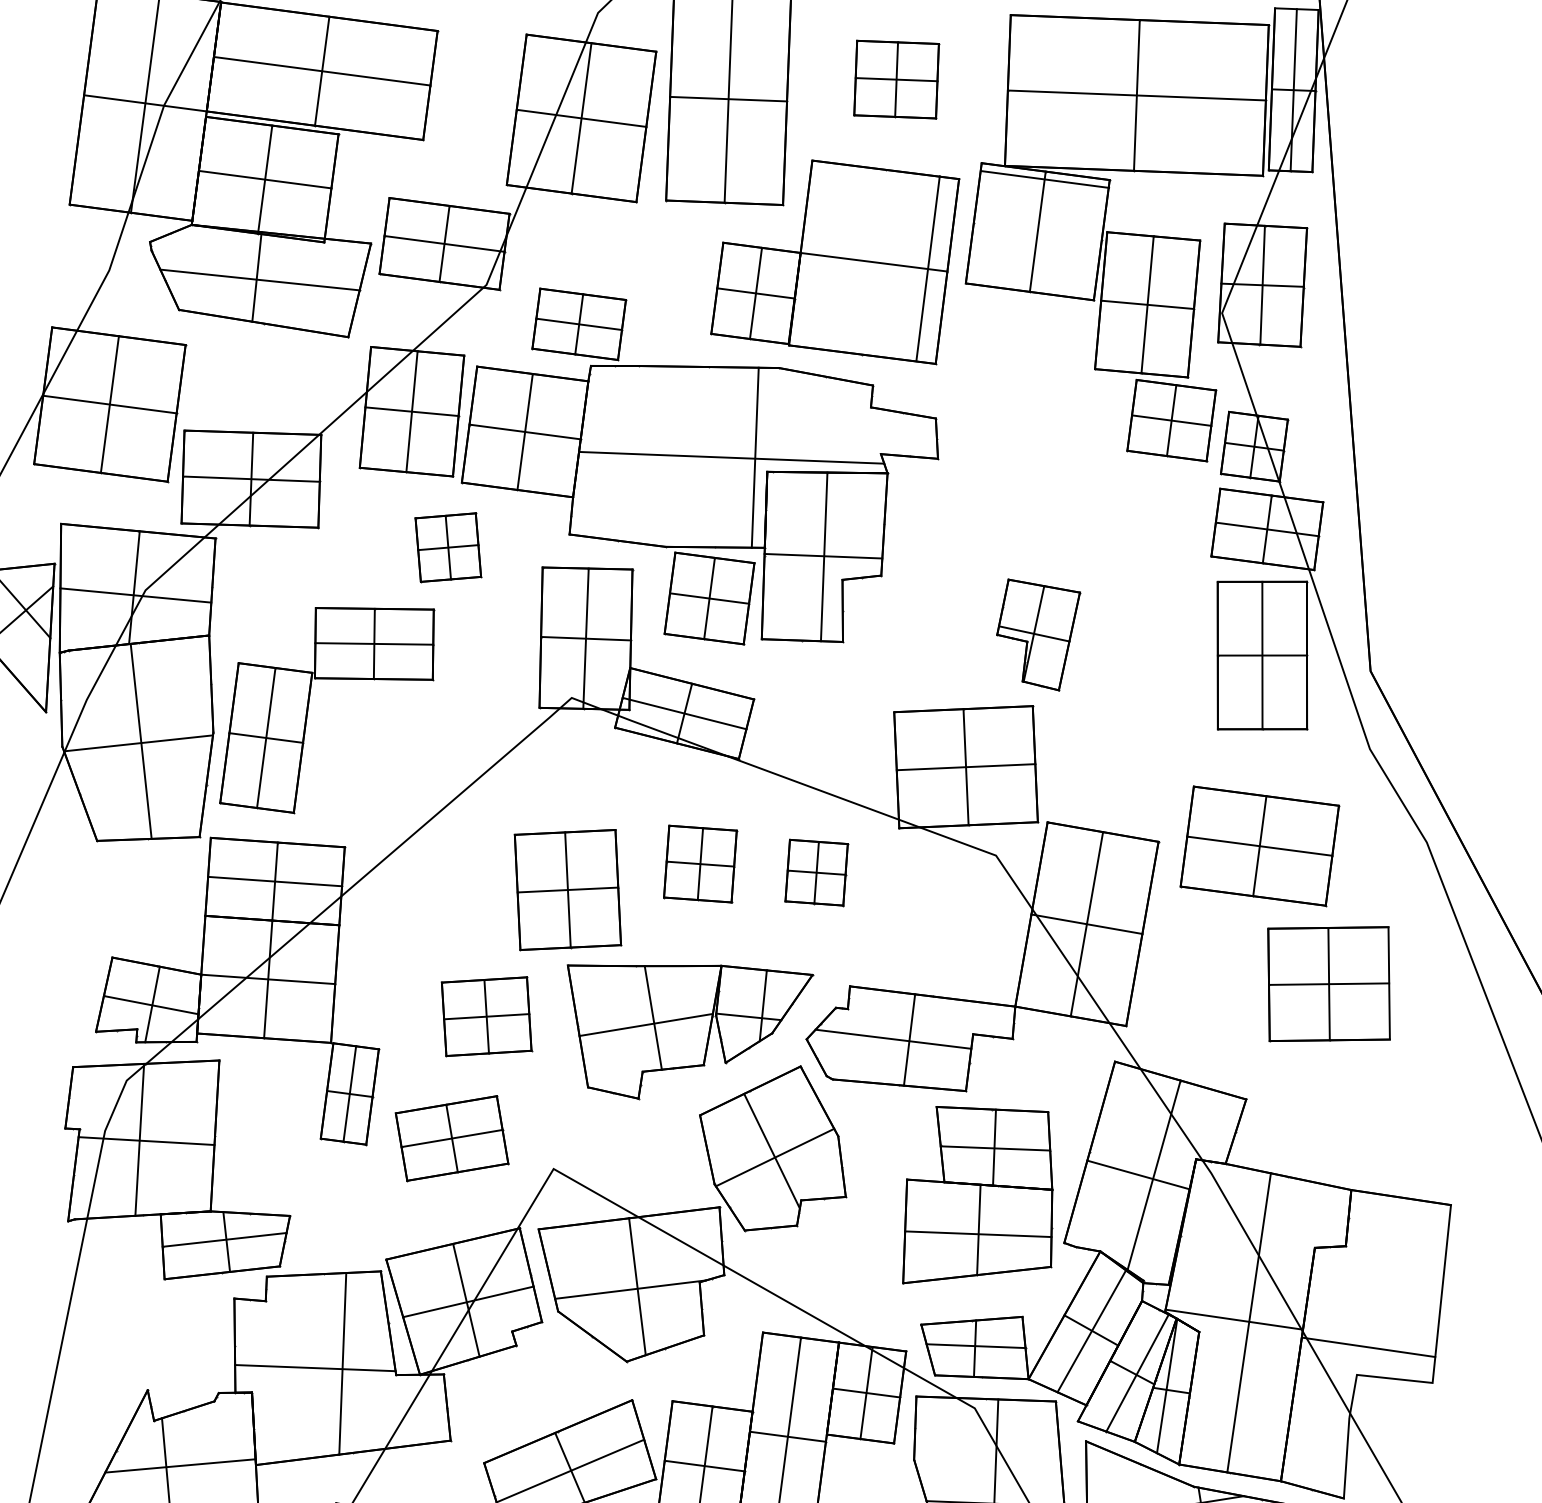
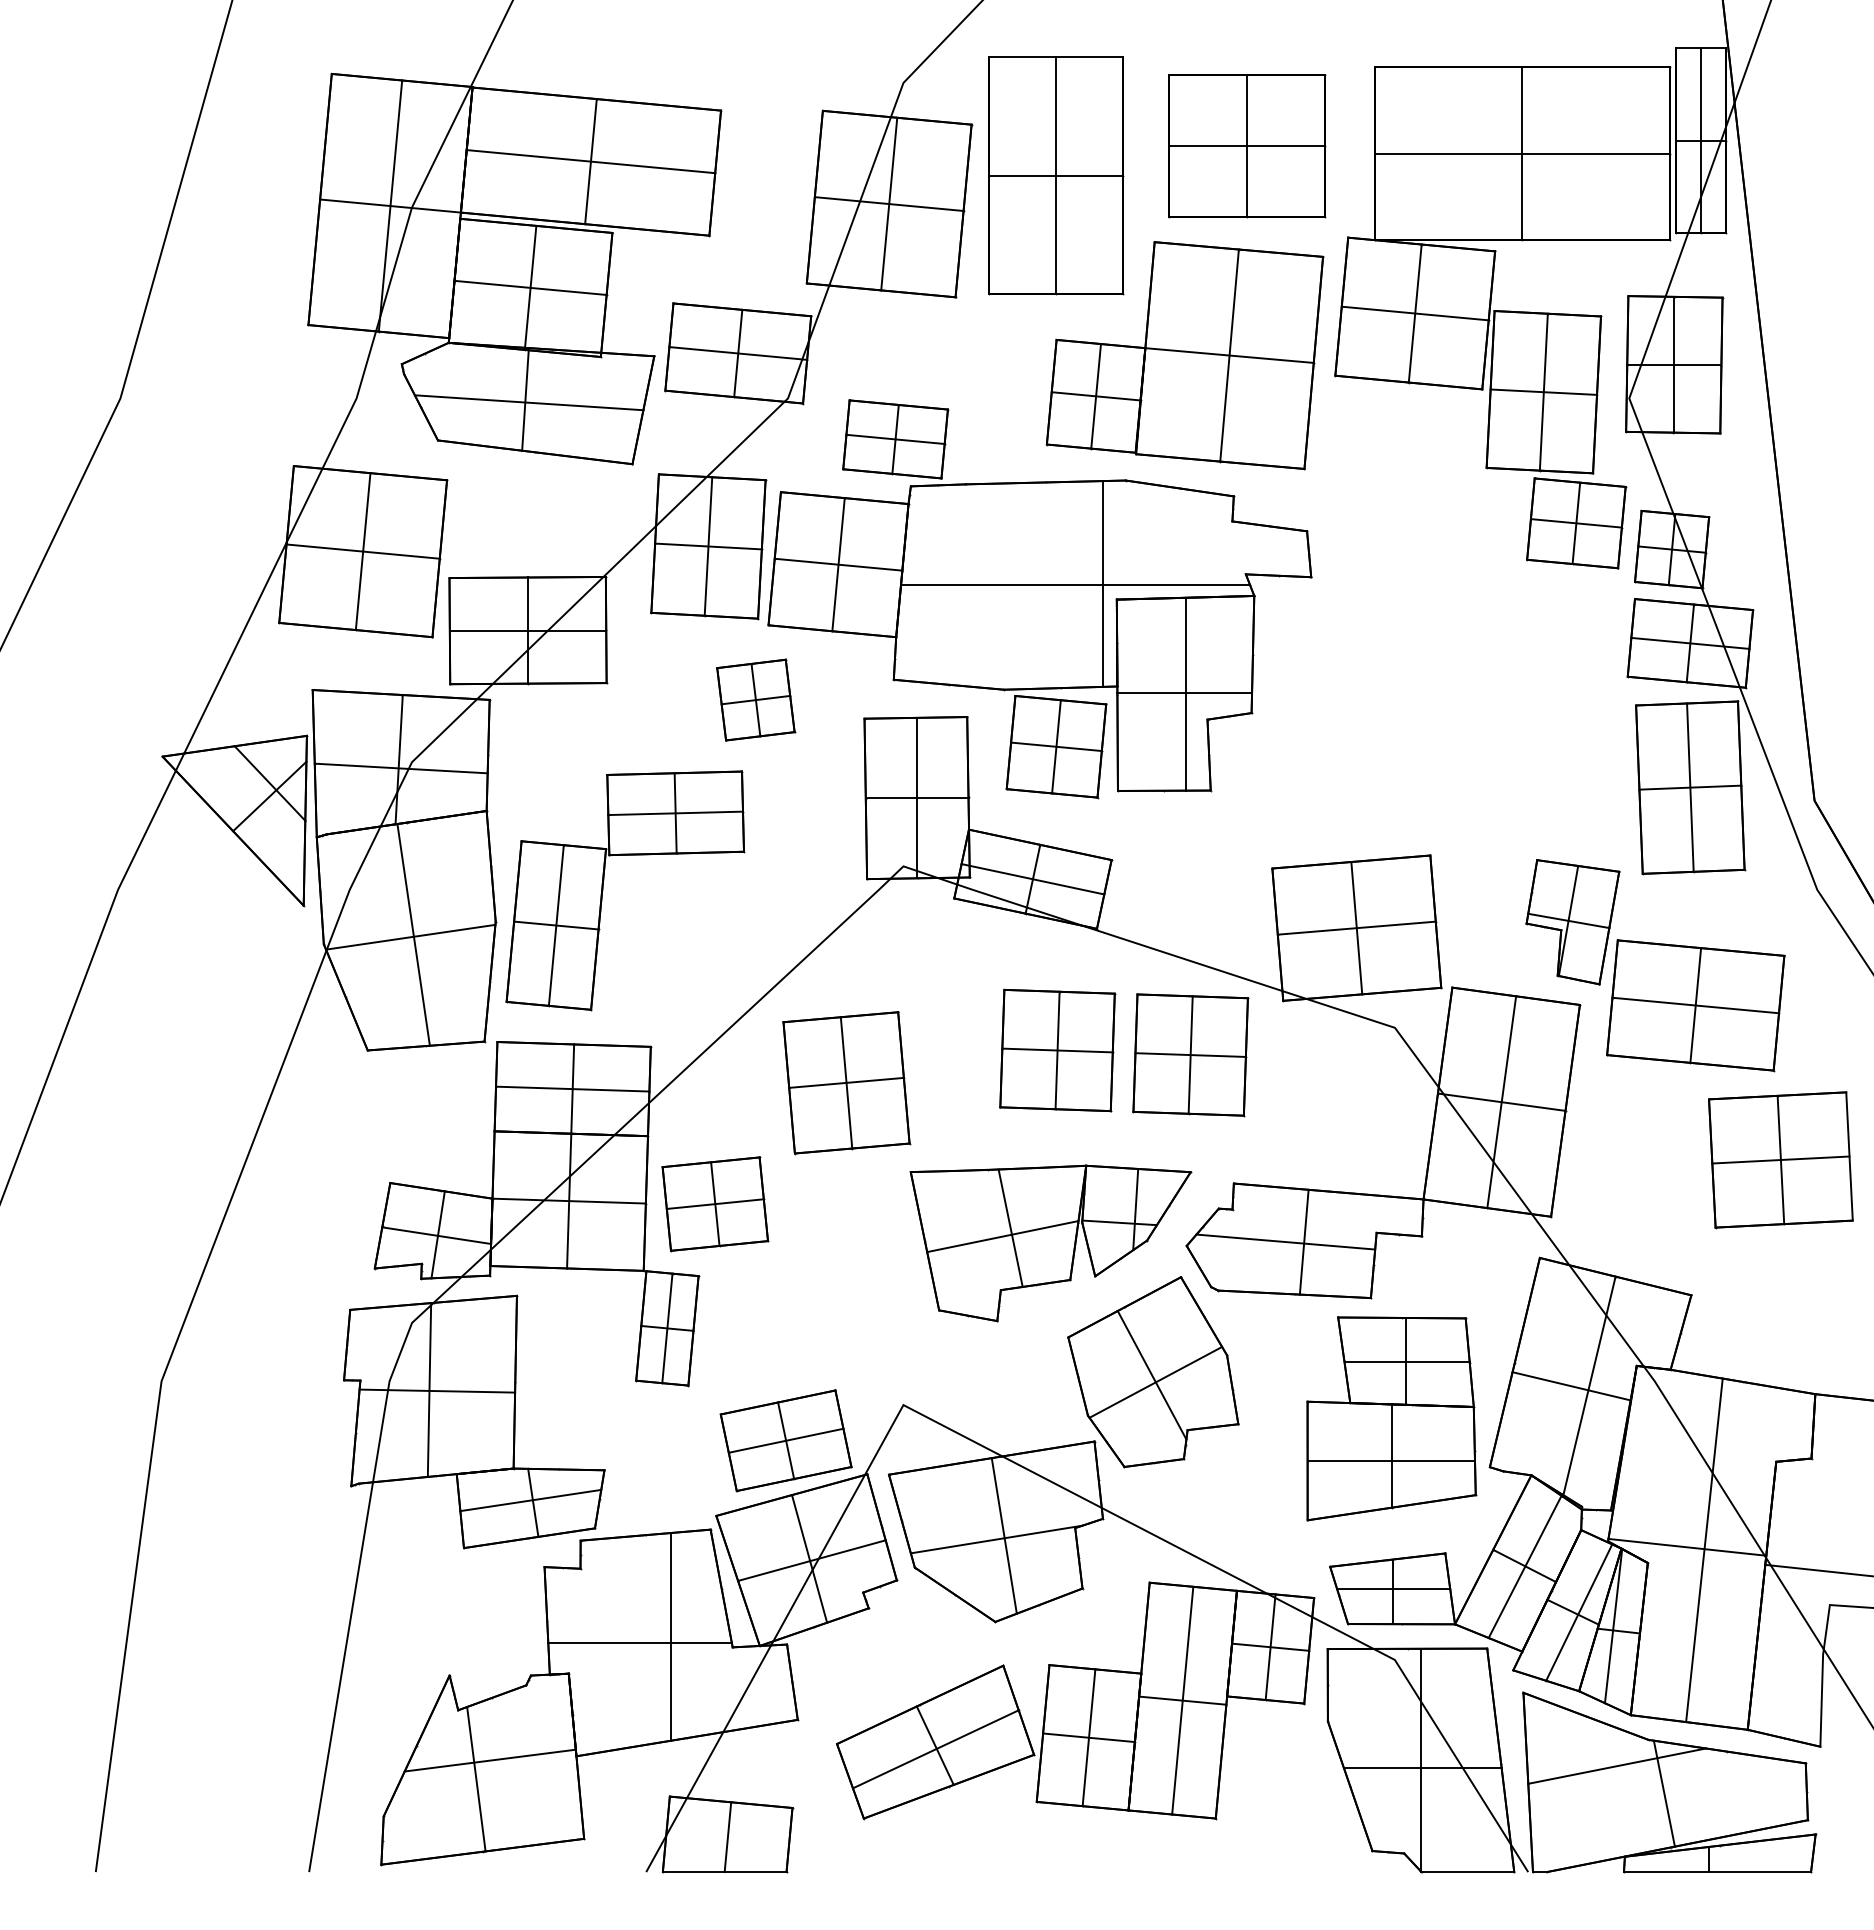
part: (896, 80) -> (1247, 146), size x1.67
line: (1044, 179) -> (1414, 313), moved
line: (928, 268) -> (1229, 355), moved
part: (1037, 635) -> (1572, 922), moved
part: (700, 864) -> (1057, 1050), size x1.43
part: (816, 872) -> (1190, 1055), size x1.67
part: (567, 890) -> (846, 1083), moved
part: (486, 1017) -> (715, 1204), moved
part: (451, 1138) -> (785, 1440), moved

